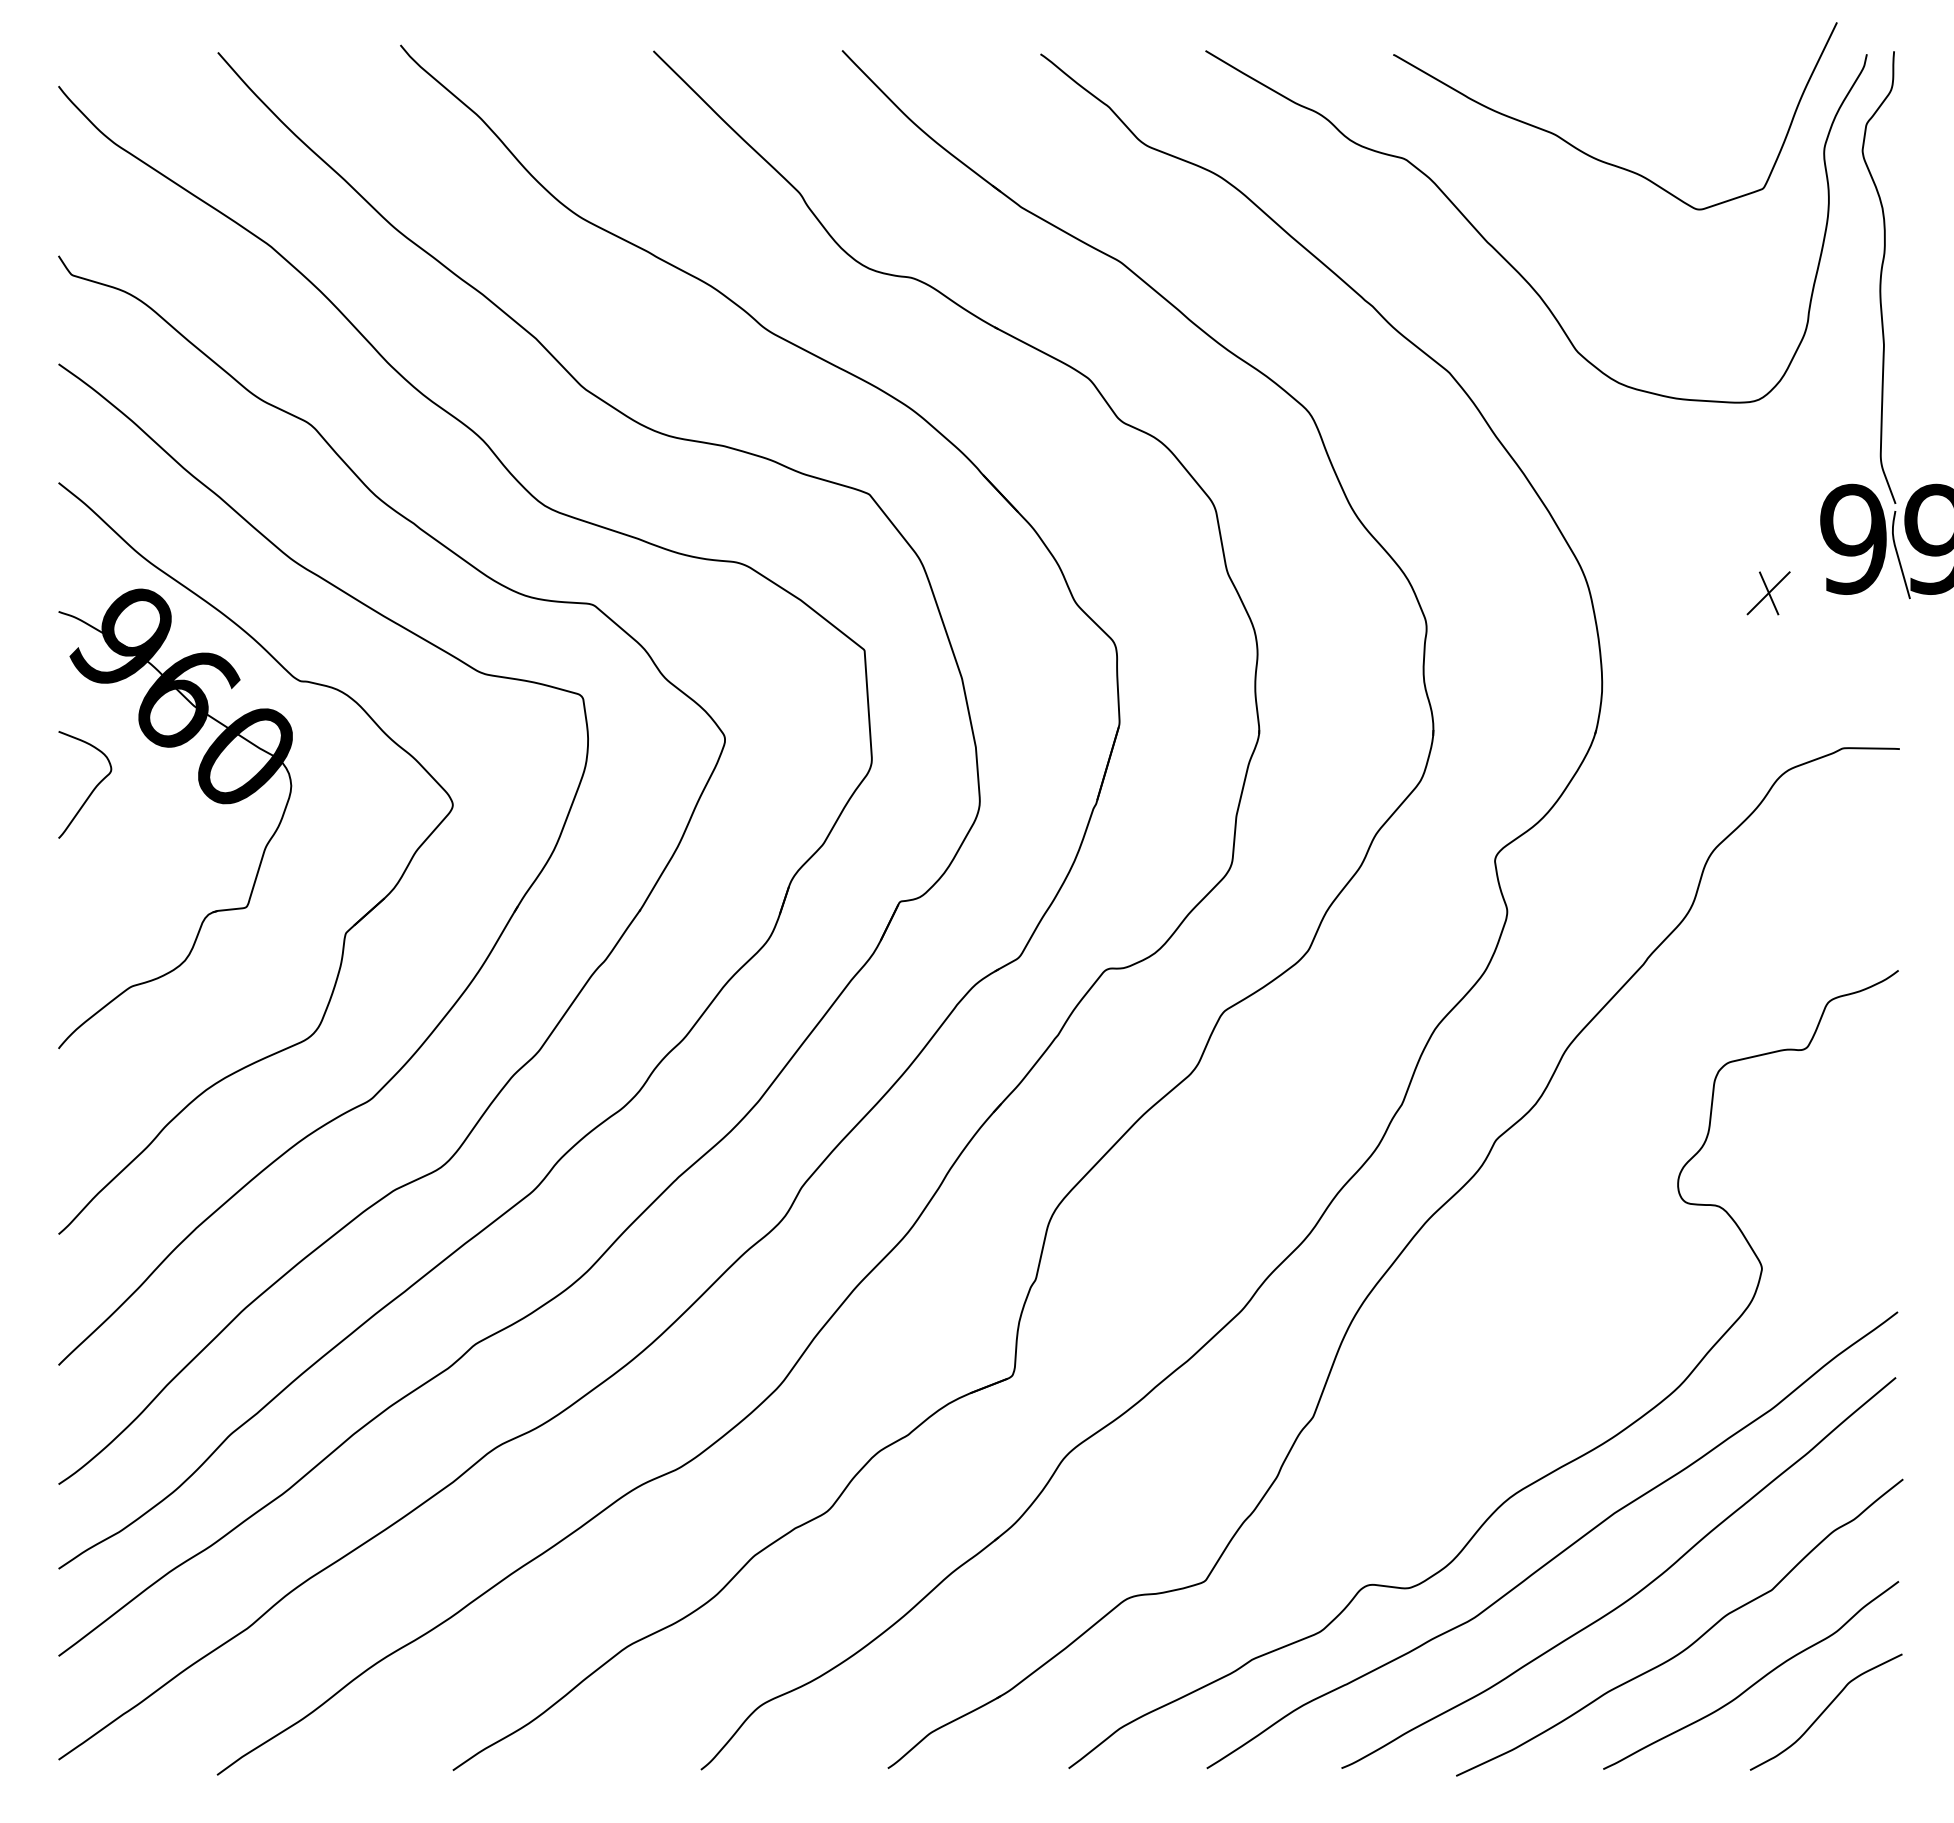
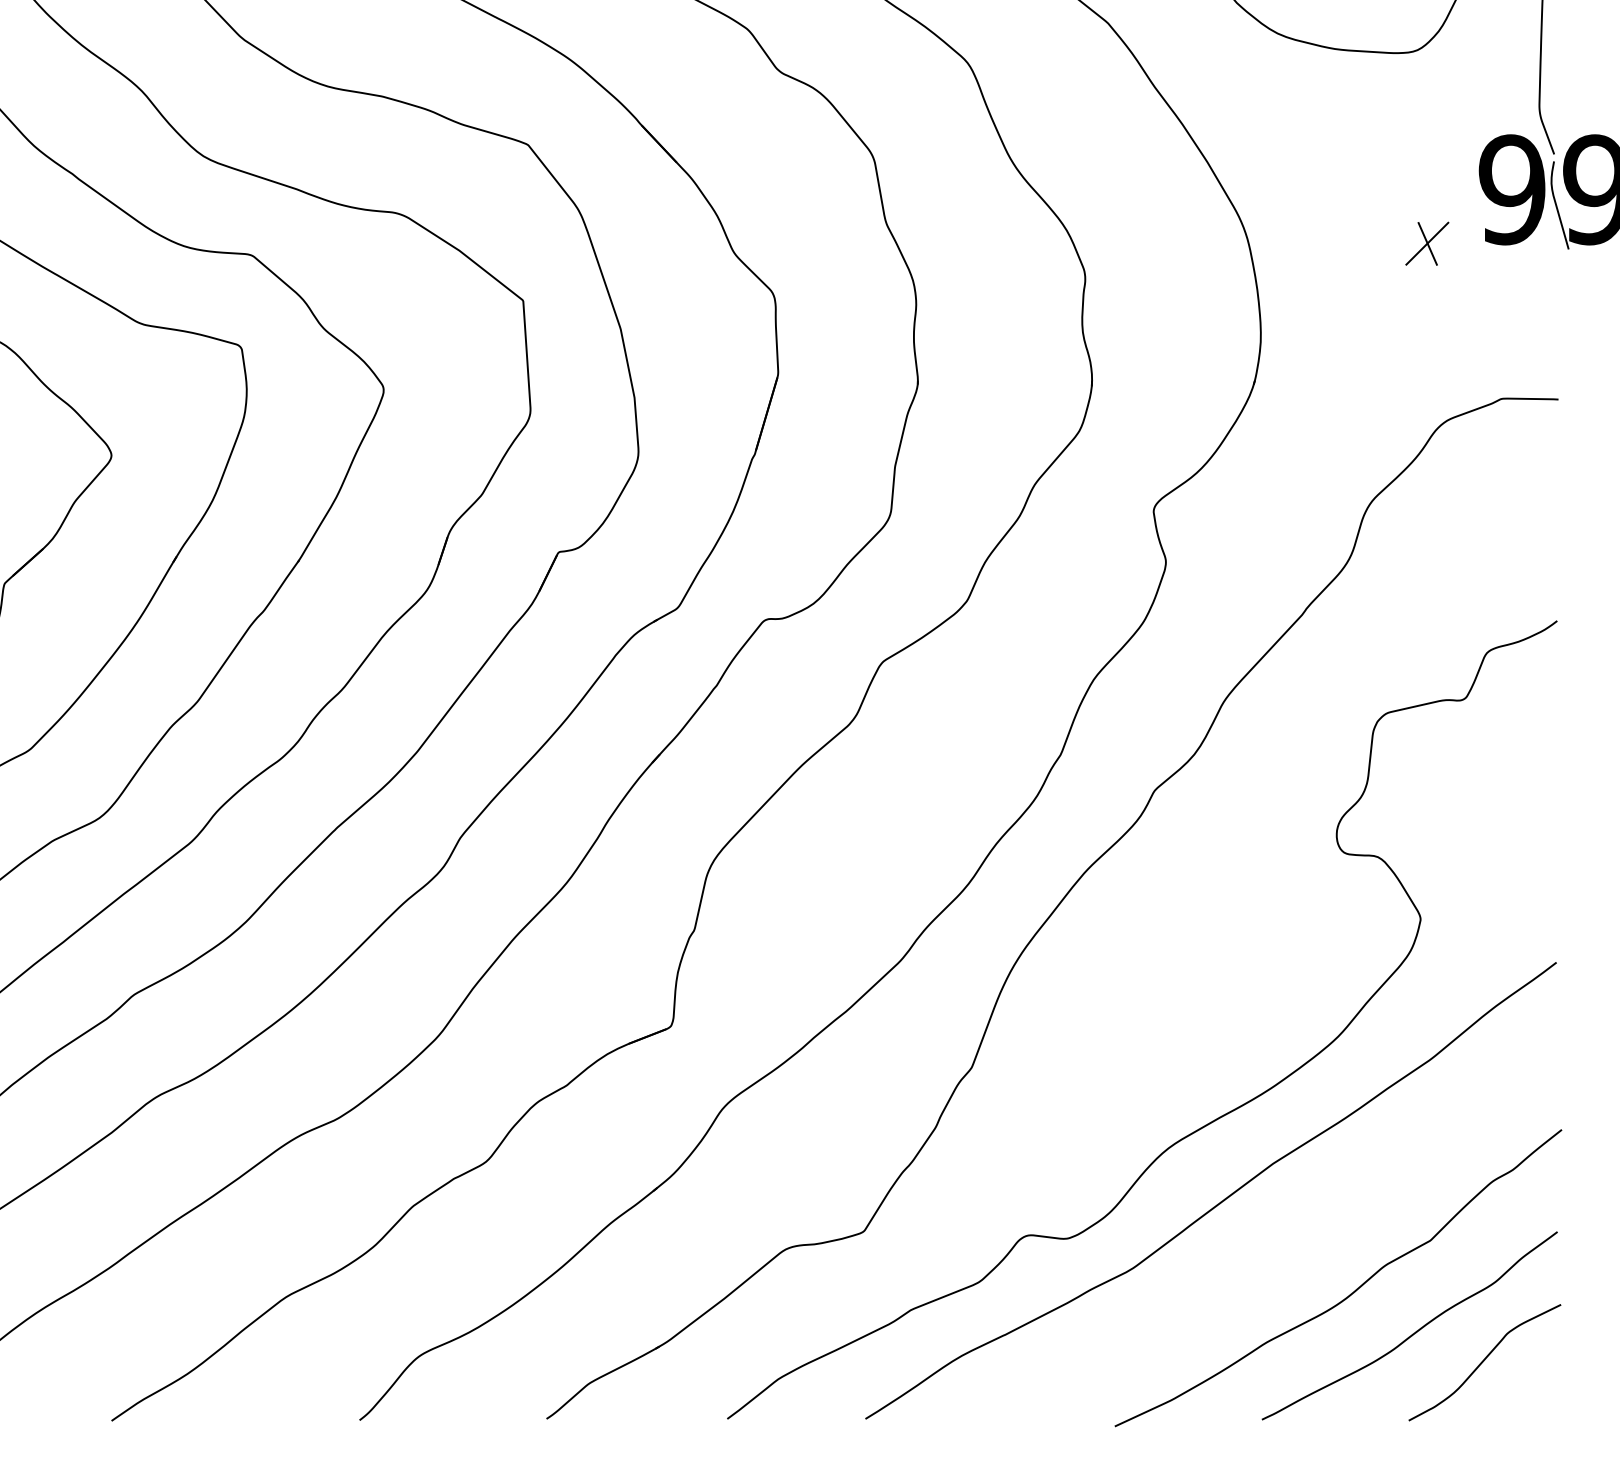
curve: (1636, 1592) -> (1295, 1242), removed

